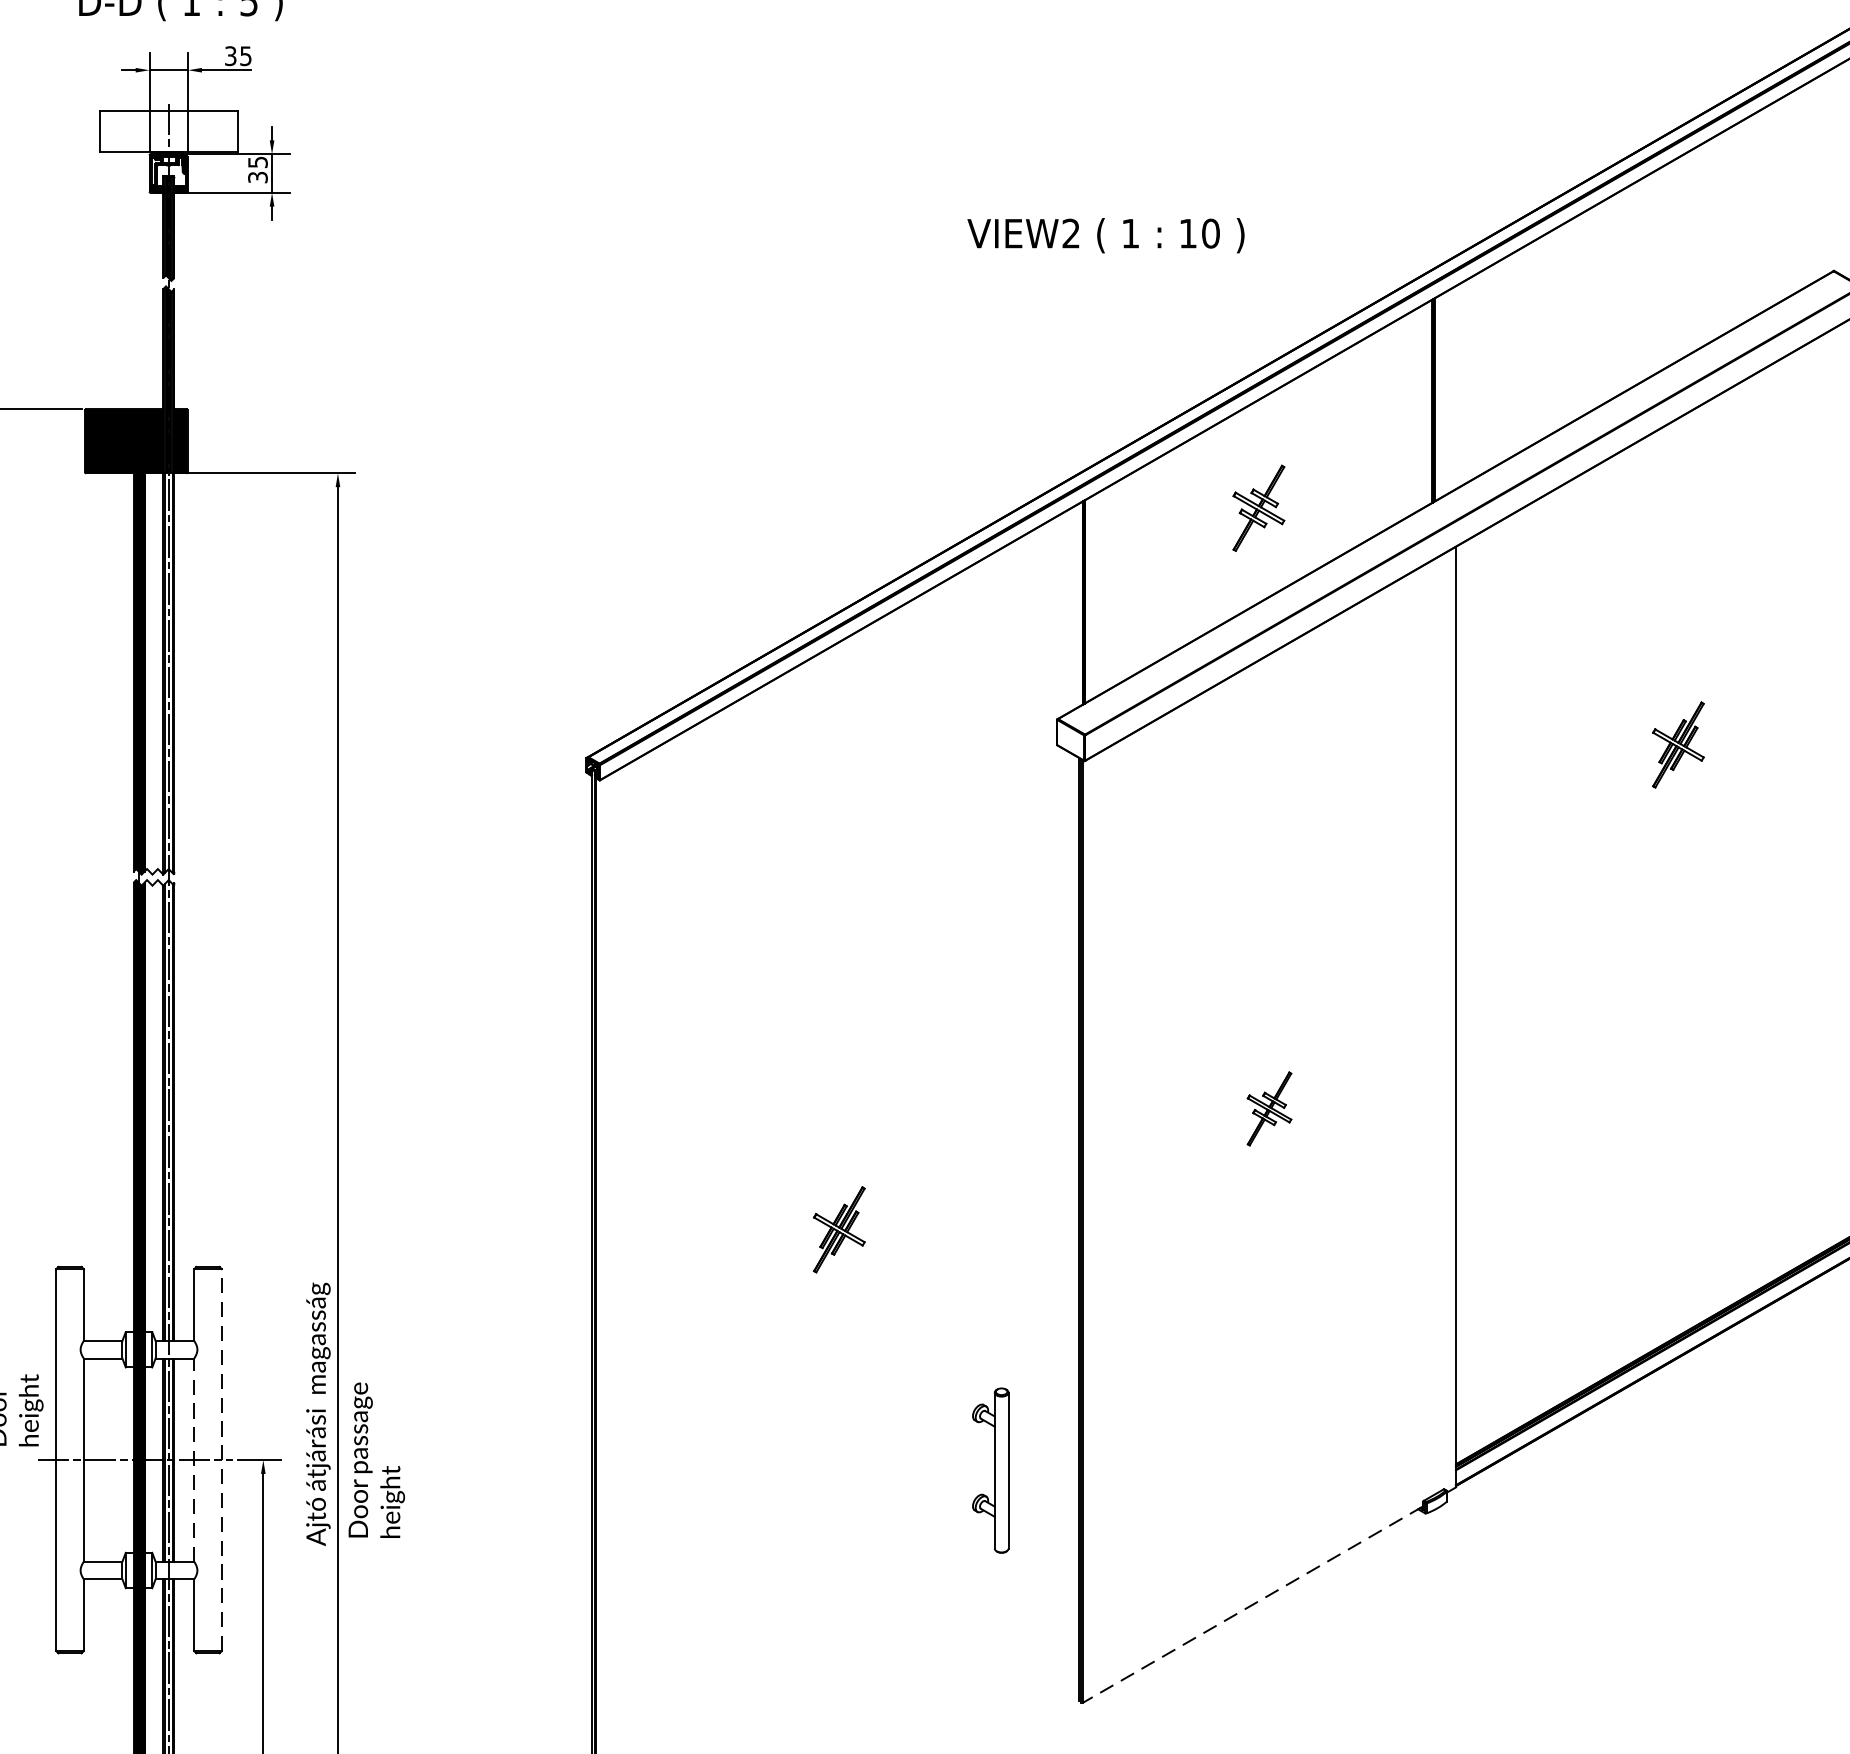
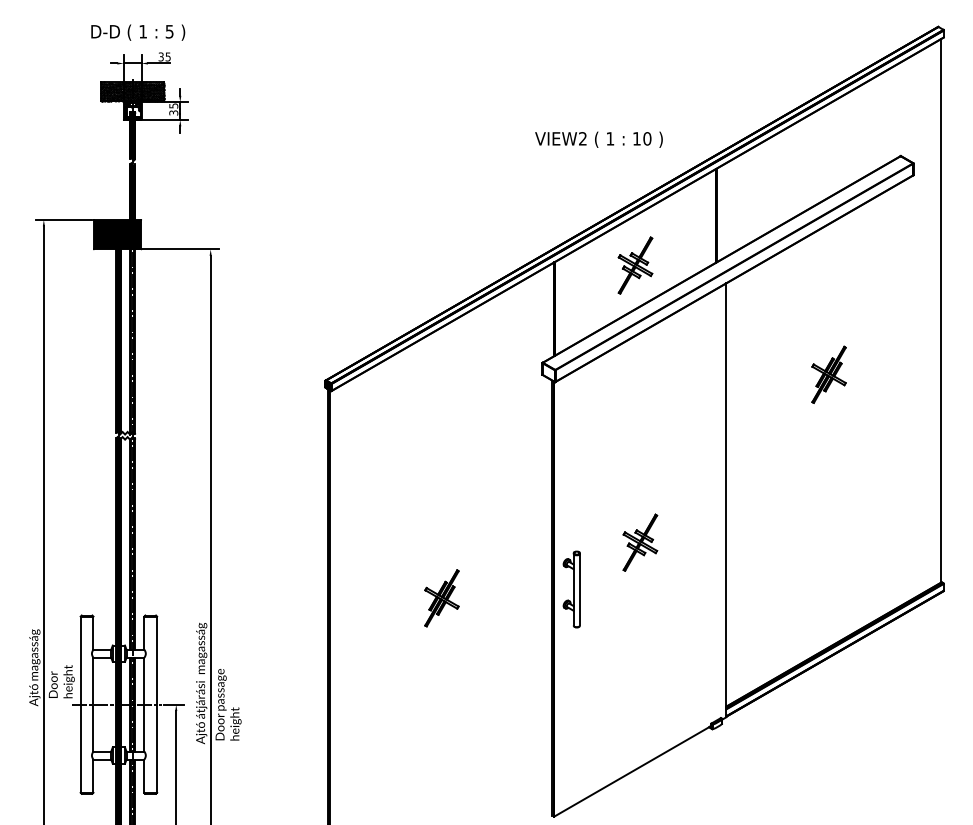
hatch: (168, 130) -> (132, 91), added
text: (1104, 235) -> (598, 139), moved
part: (1258, 508) -> (635, 265), size x1.43
part: (1677, 744) -> (828, 374), size x1.43
part: (1269, 1108) -> (640, 542), size x1.67
part: (838, 1230) -> (441, 598), size x1.43
line: (194, 1459) -> (144, 704), dashed -> solid
line: (222, 1459) -> (157, 704), dashed -> solid
part: (990, 1470) -> (571, 589), moved
line: (1252, 1605) -> (632, 771), dashed -> solid

